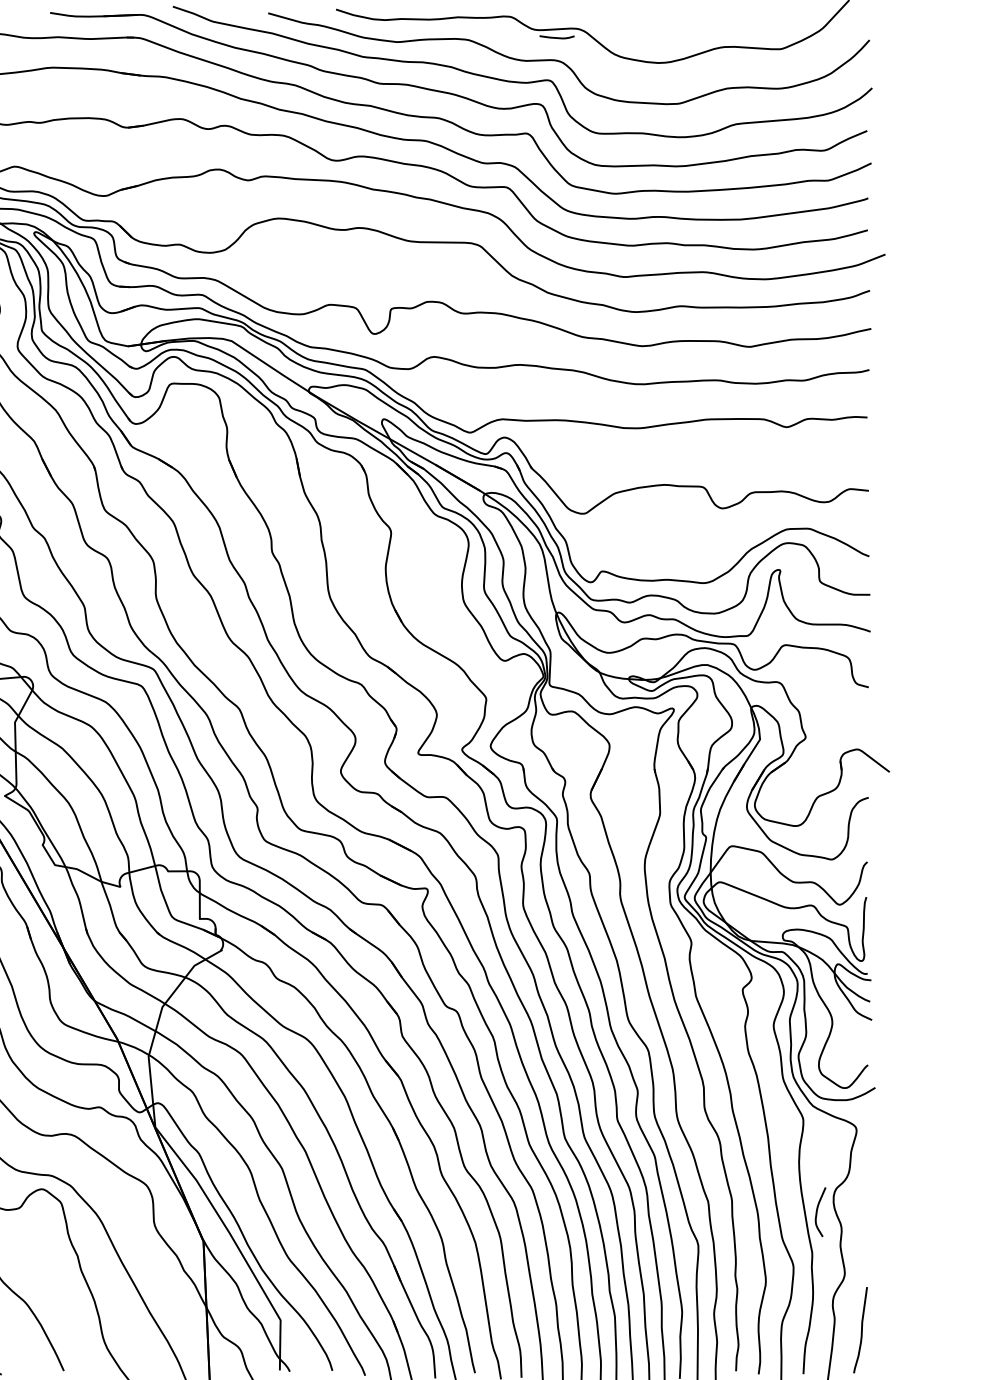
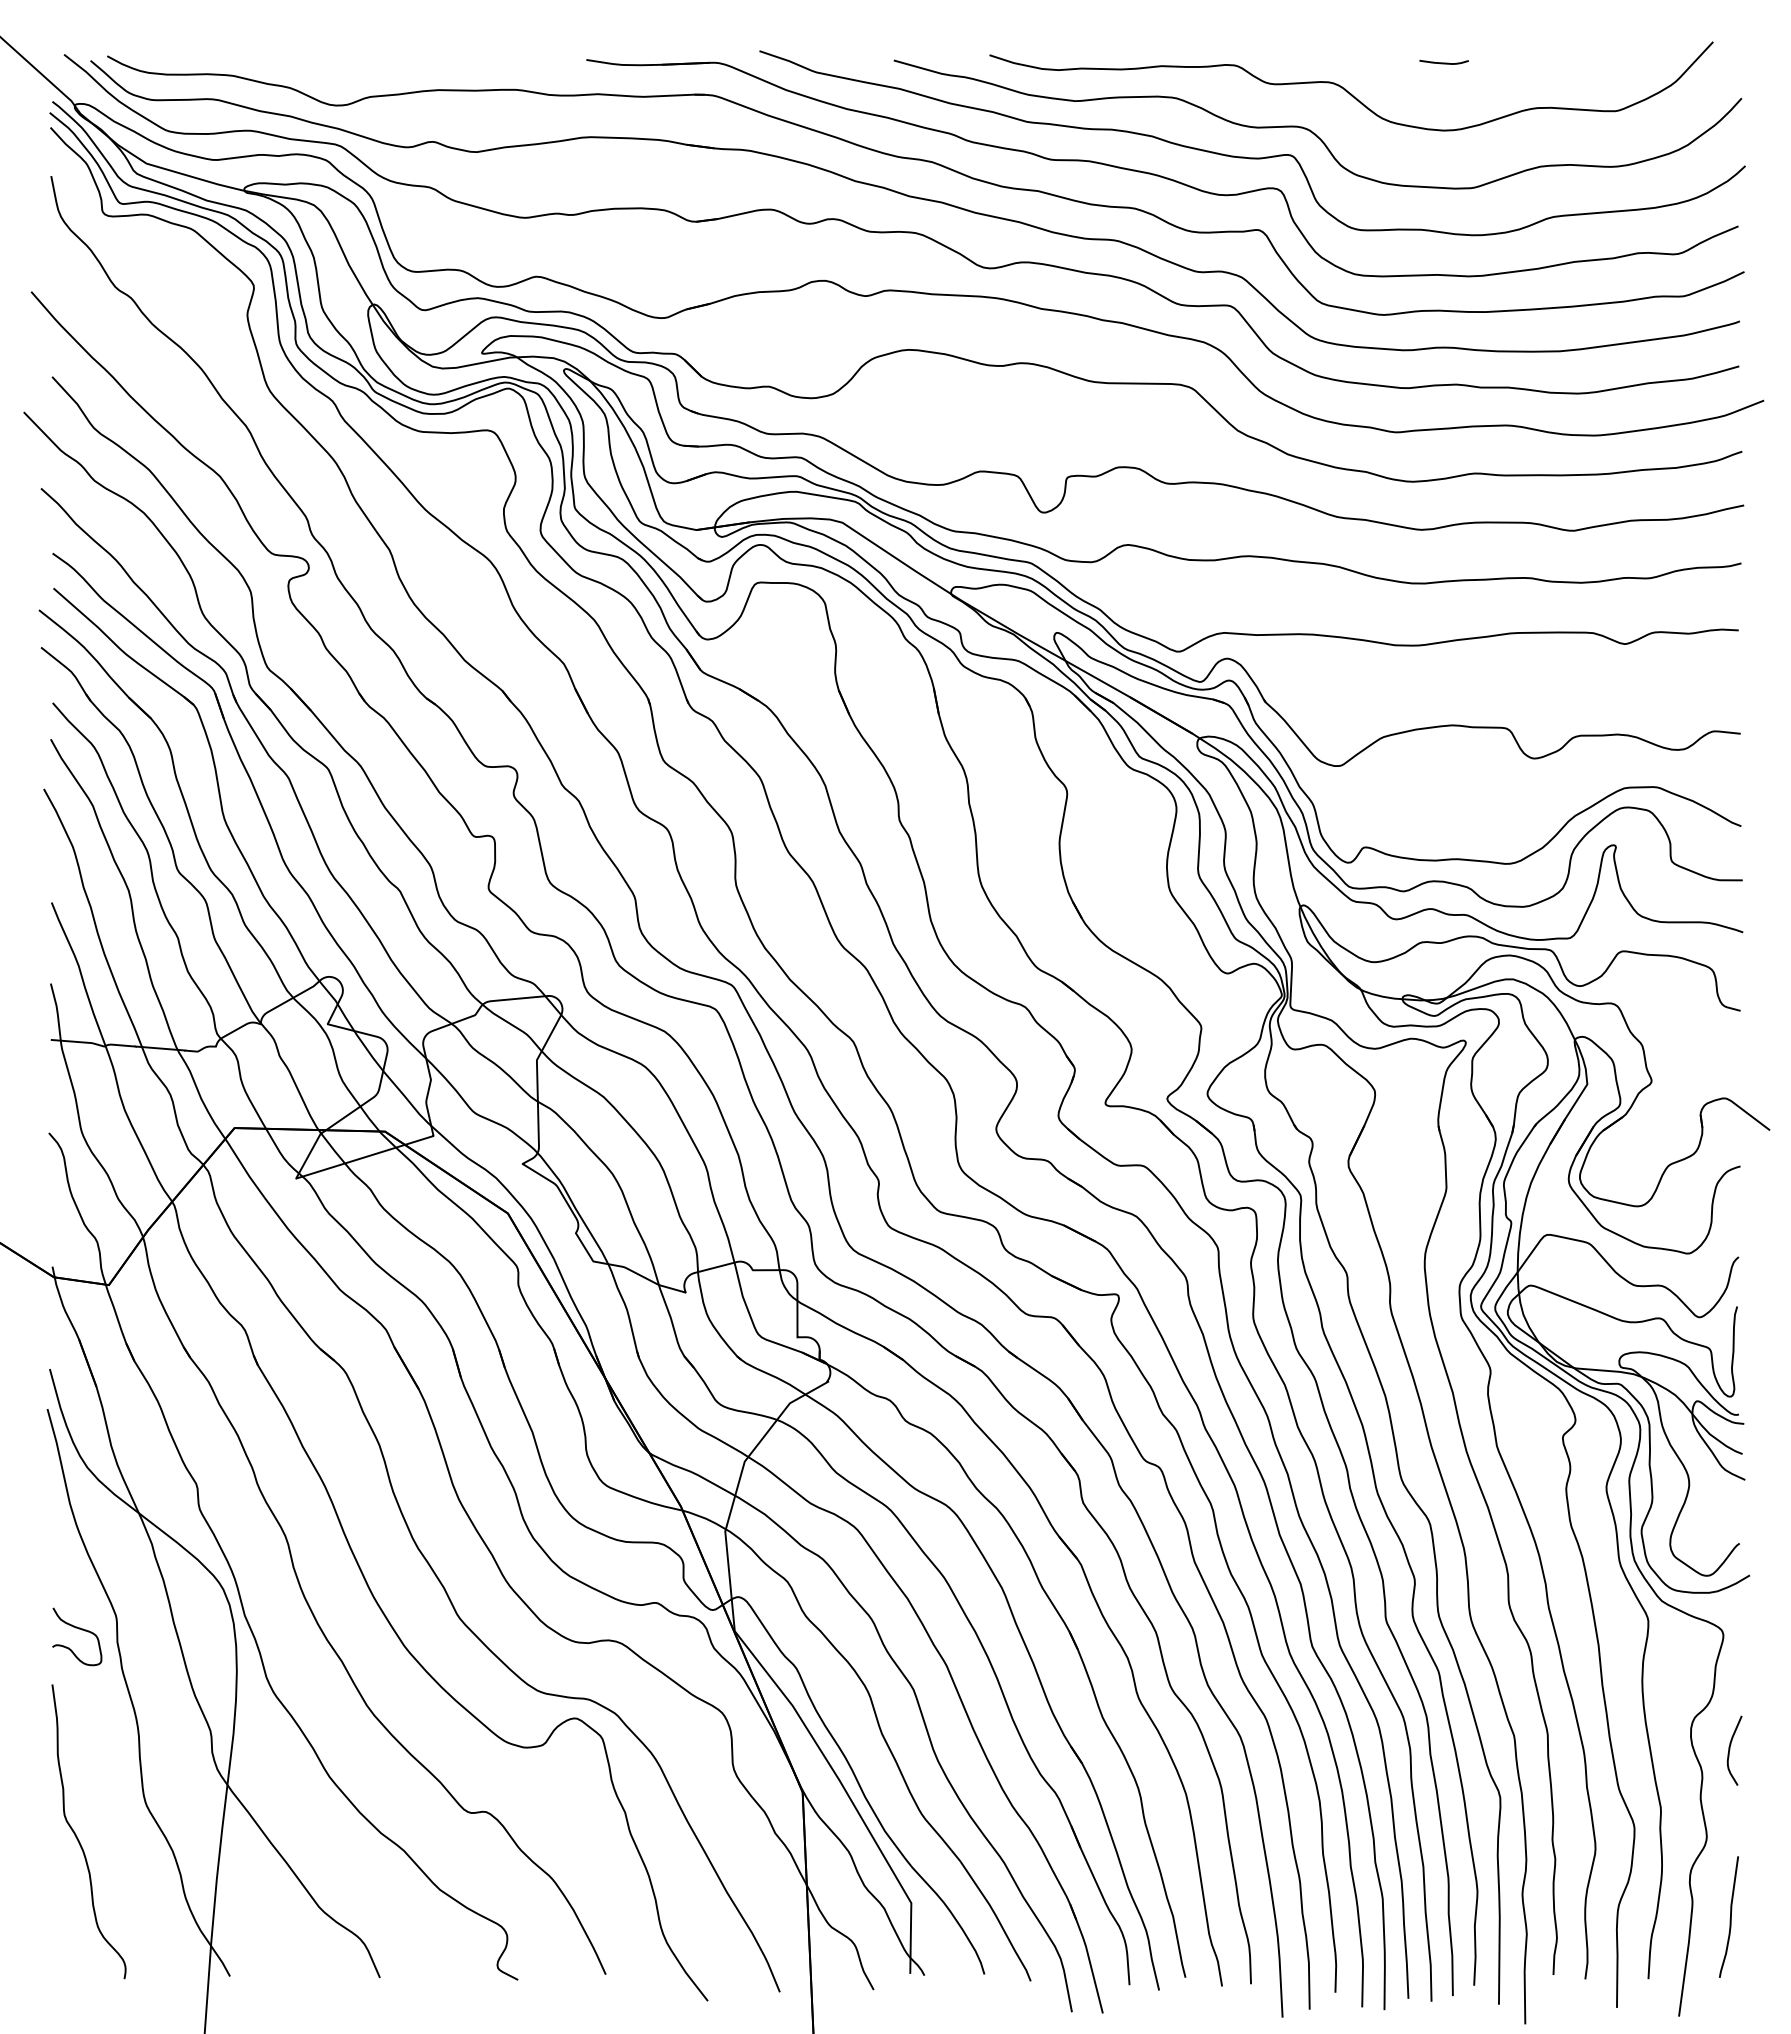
curve: (556, 37) -> (1443, 62), moved
curve: (817, 1212) -> (1730, 1750), moved

